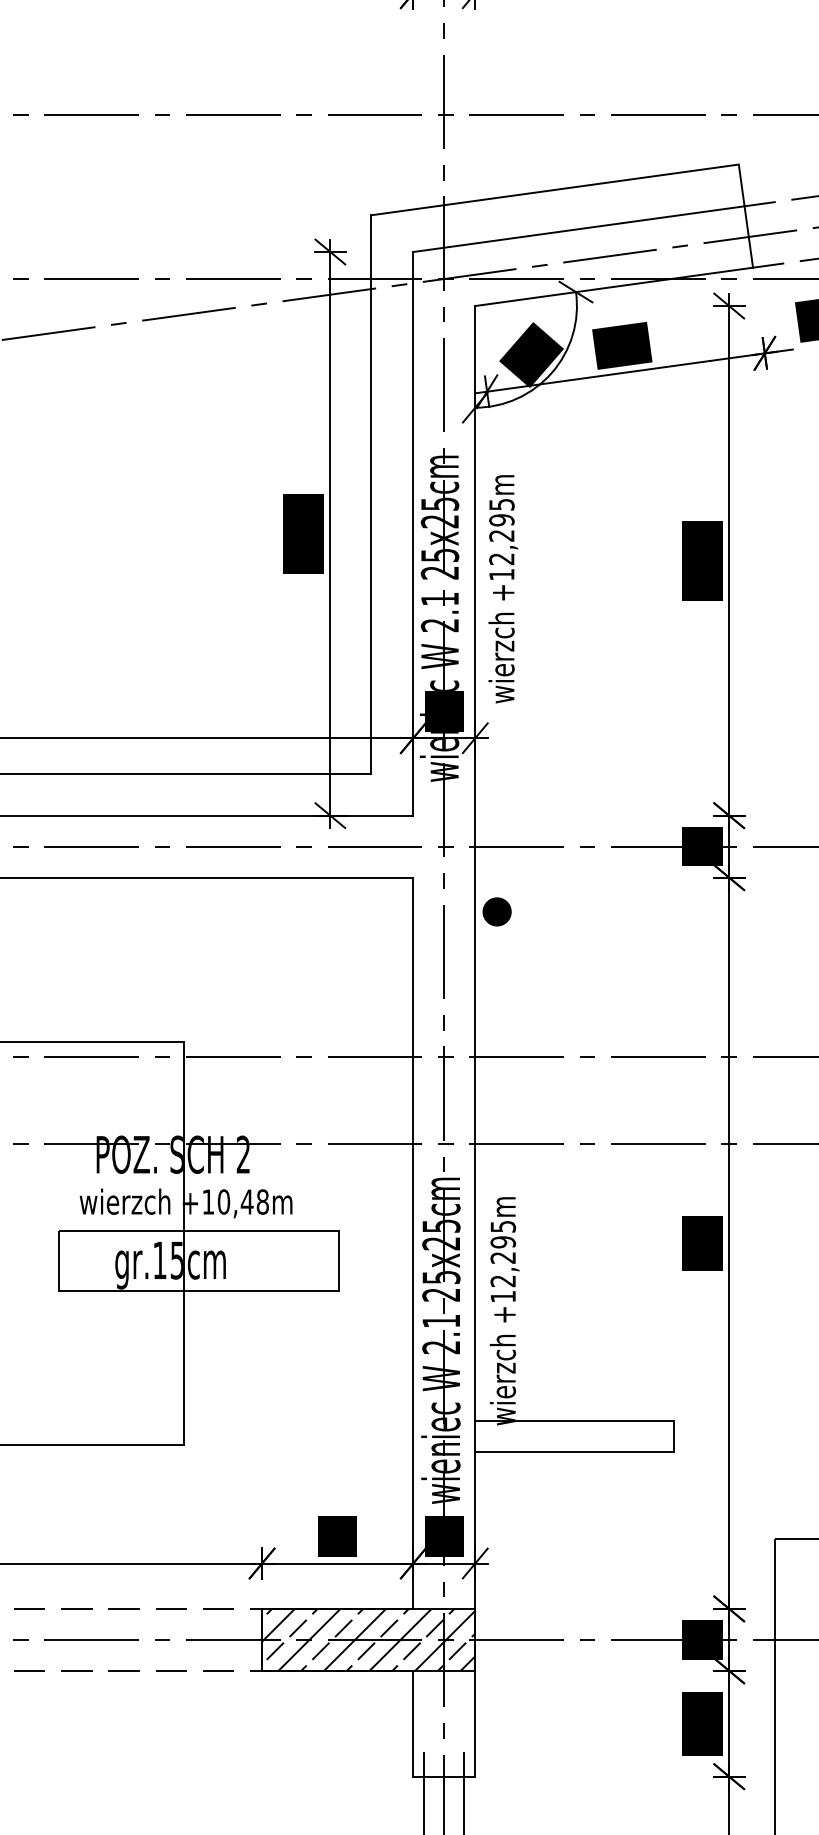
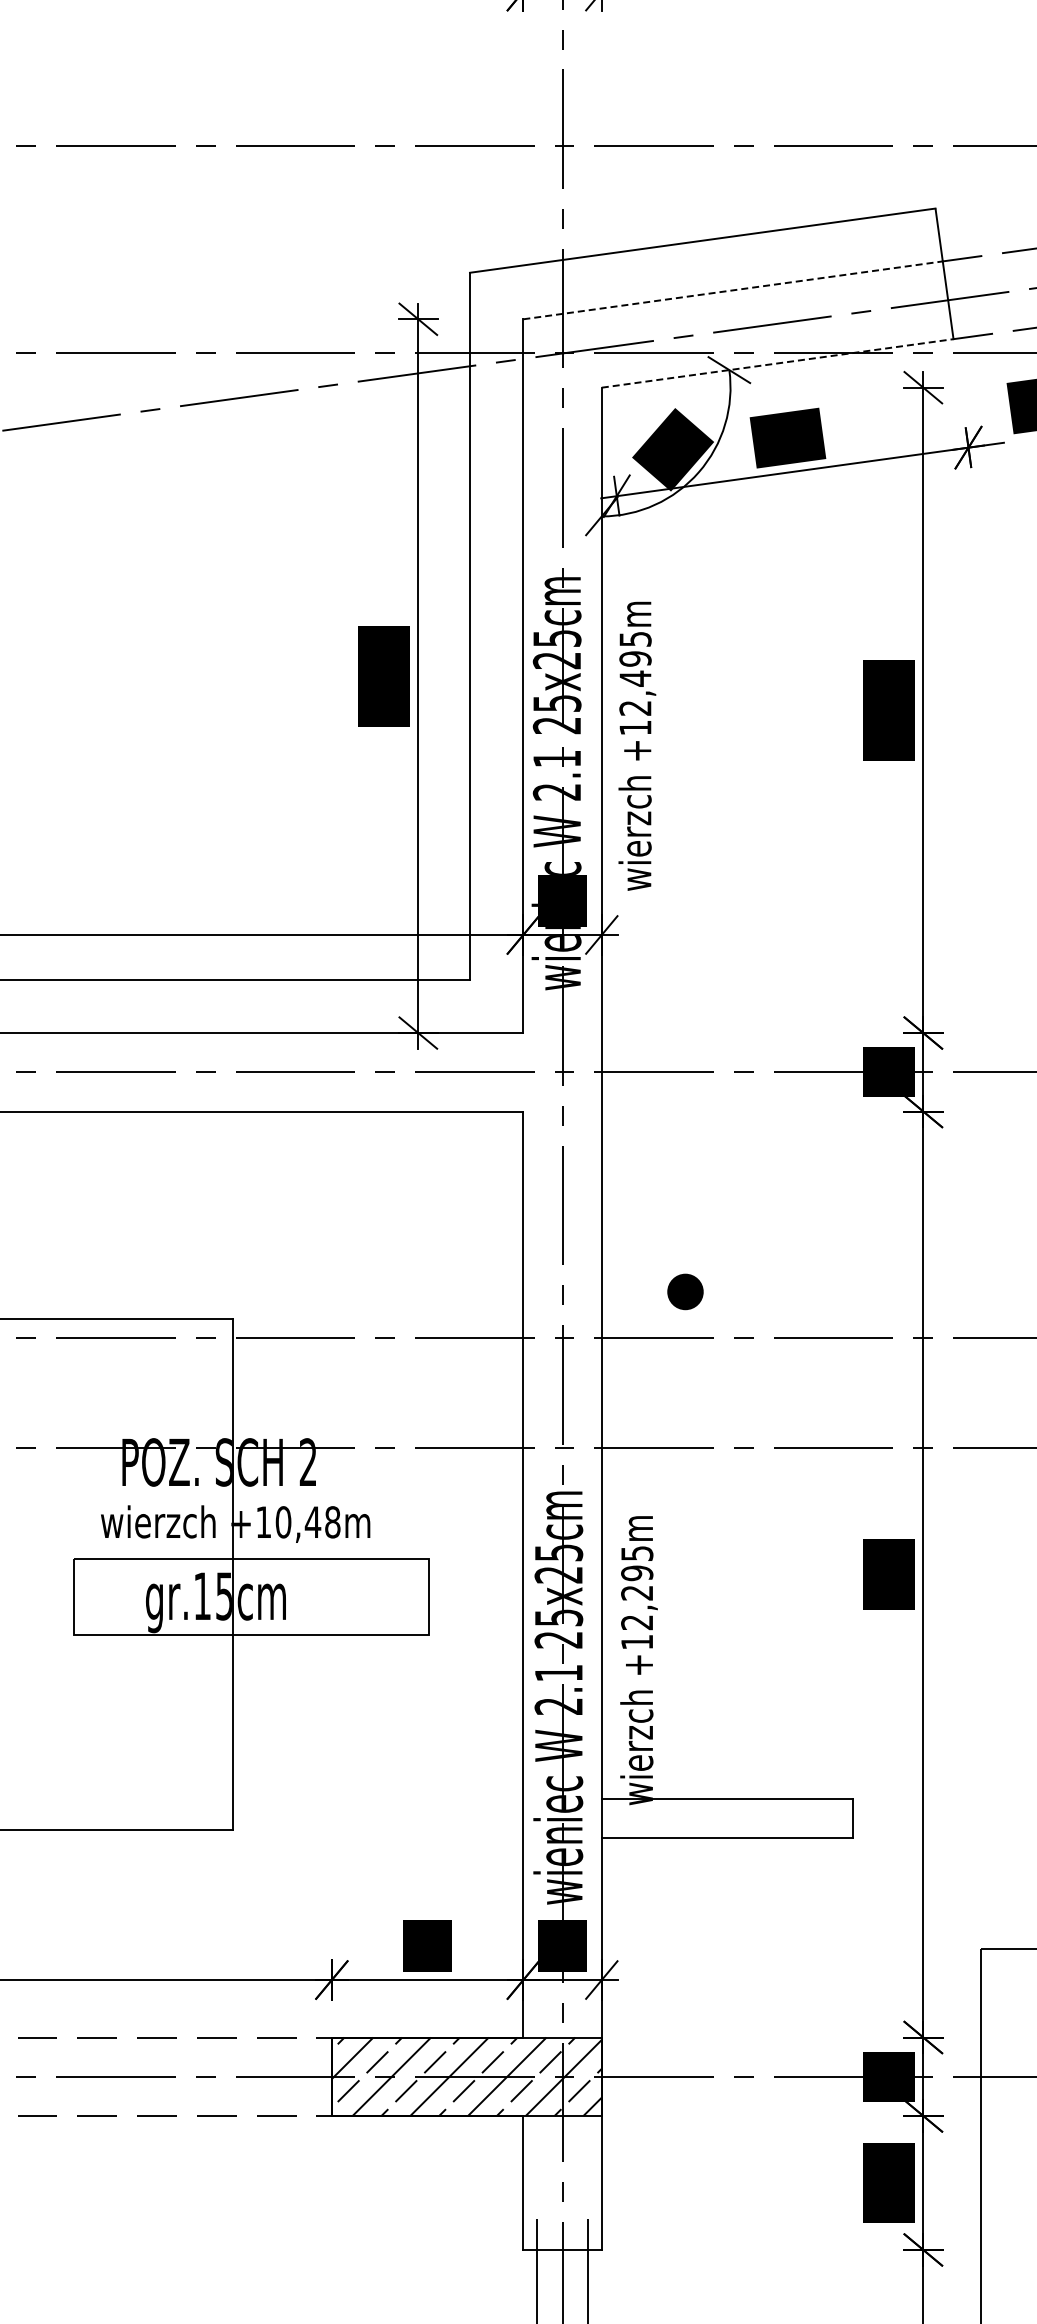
line: (579, 229) -> (733, 290), solid -> dashed
line: (614, 286) -> (777, 363), solid -> dashed
text: (501, 535) -> (635, 678), +12,295m -> +12,495m
part: (497, 911) -> (685, 1291), moved

